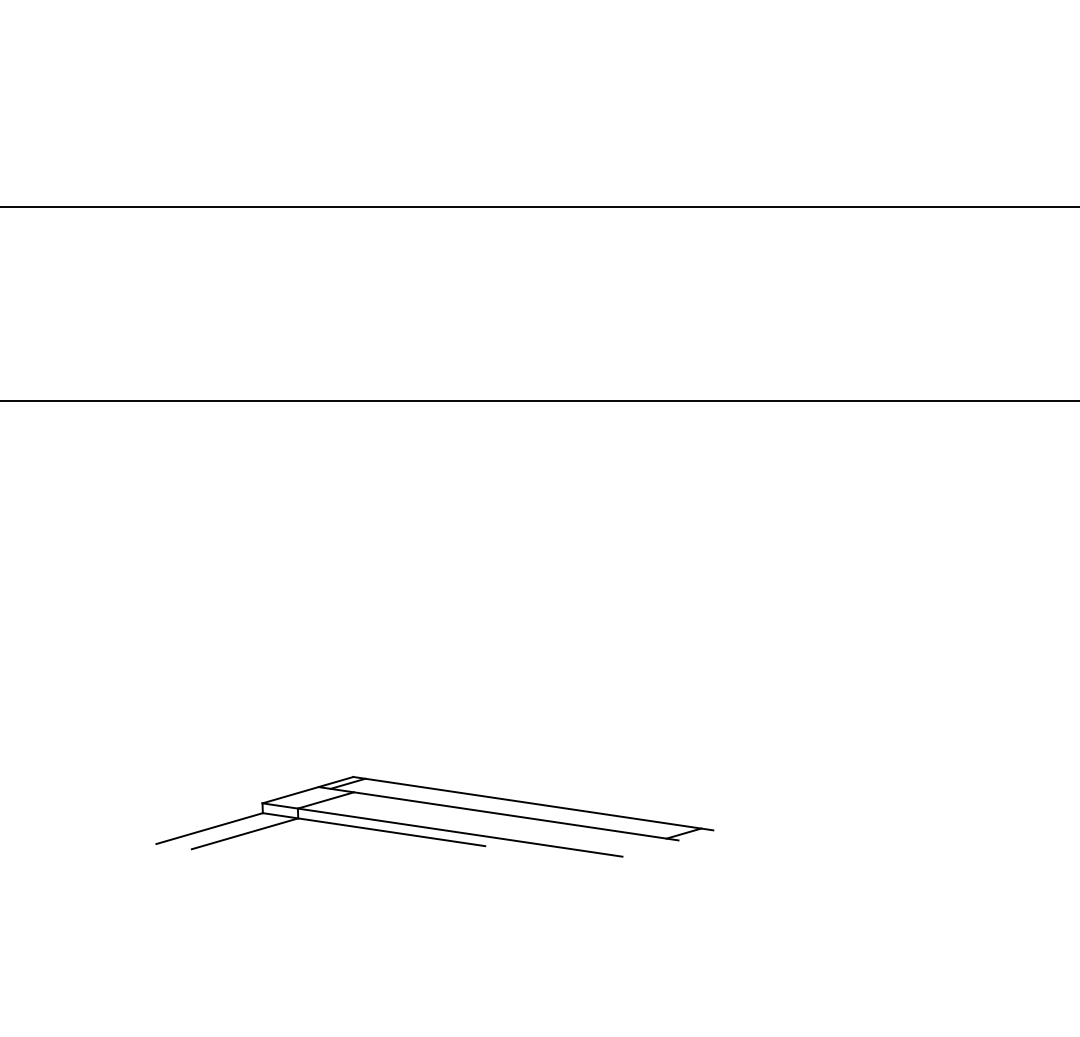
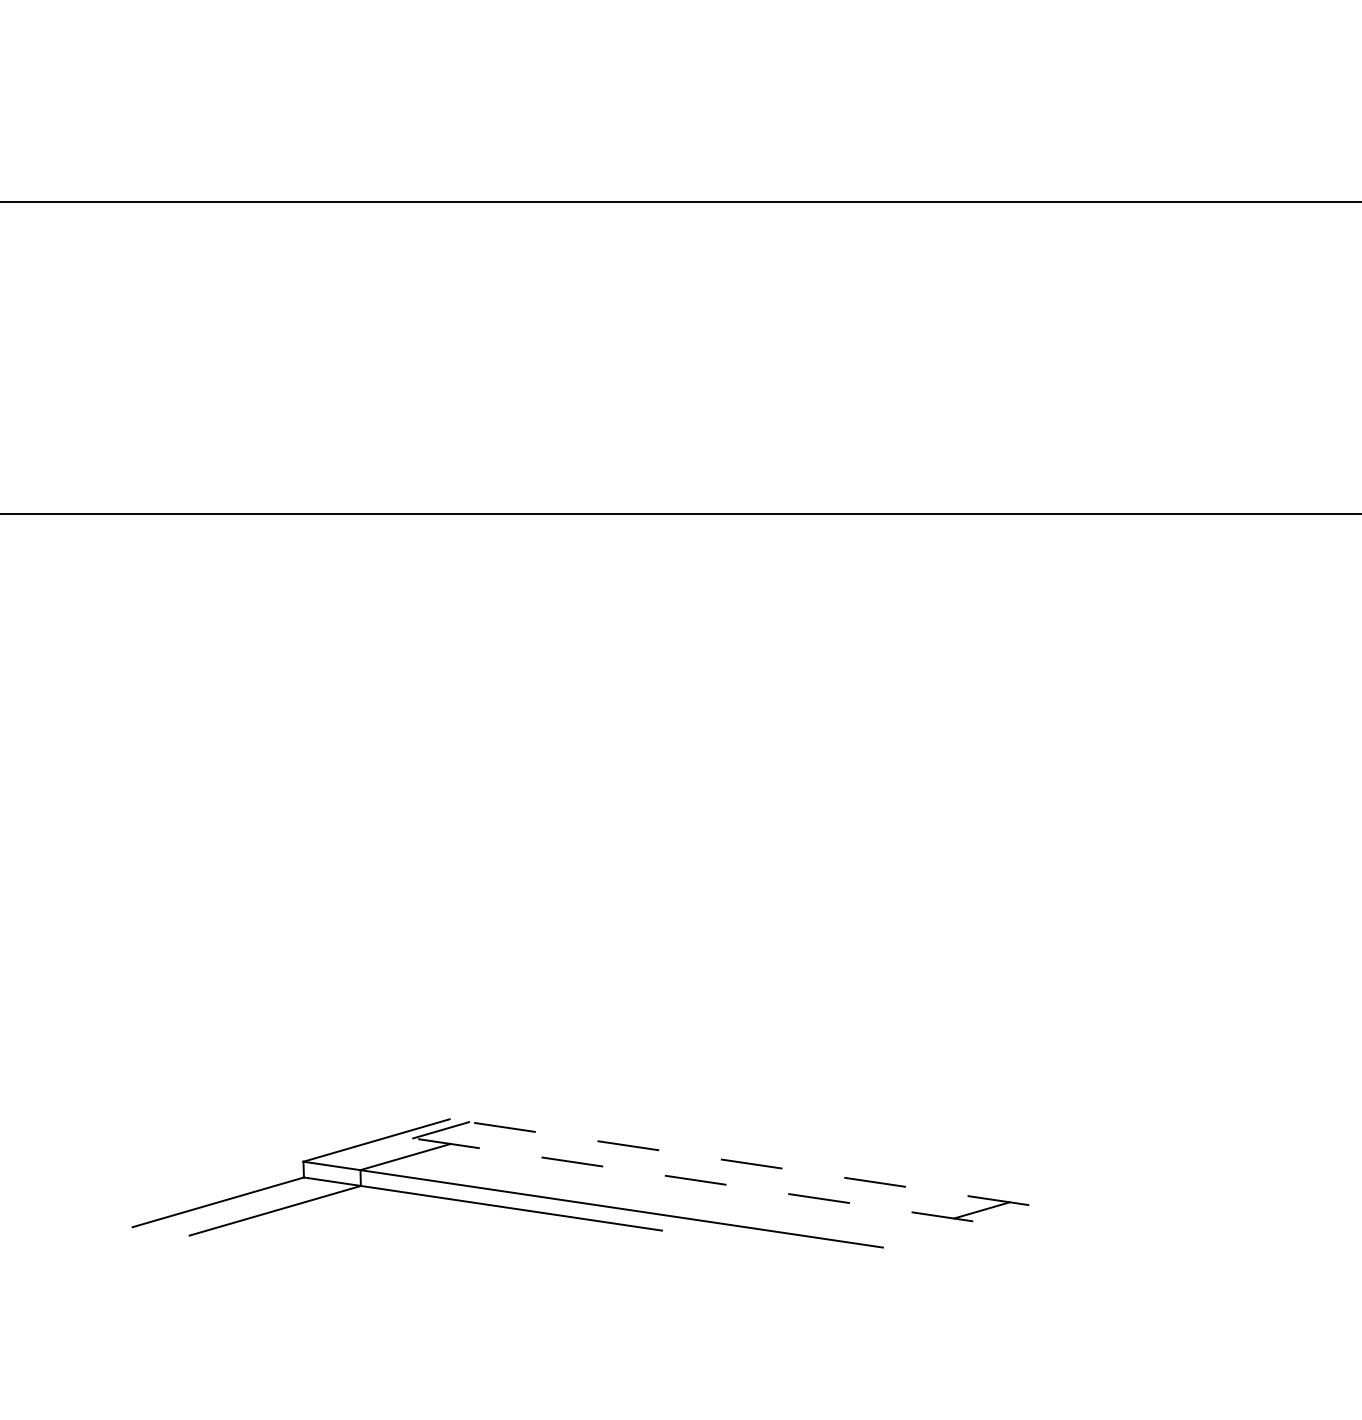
line: (533, 803) -> (739, 1161), solid -> dashed
line: (498, 813) -> (683, 1178), solid -> dashed

